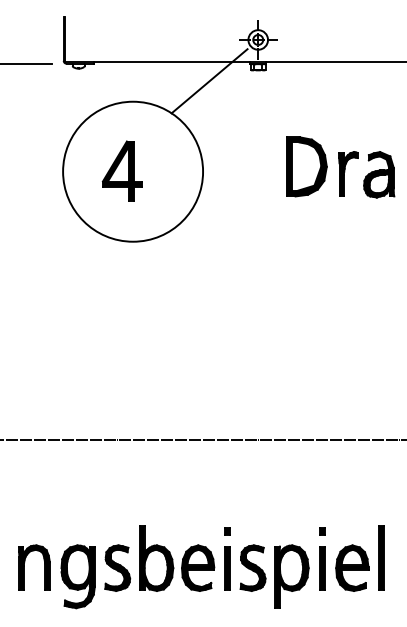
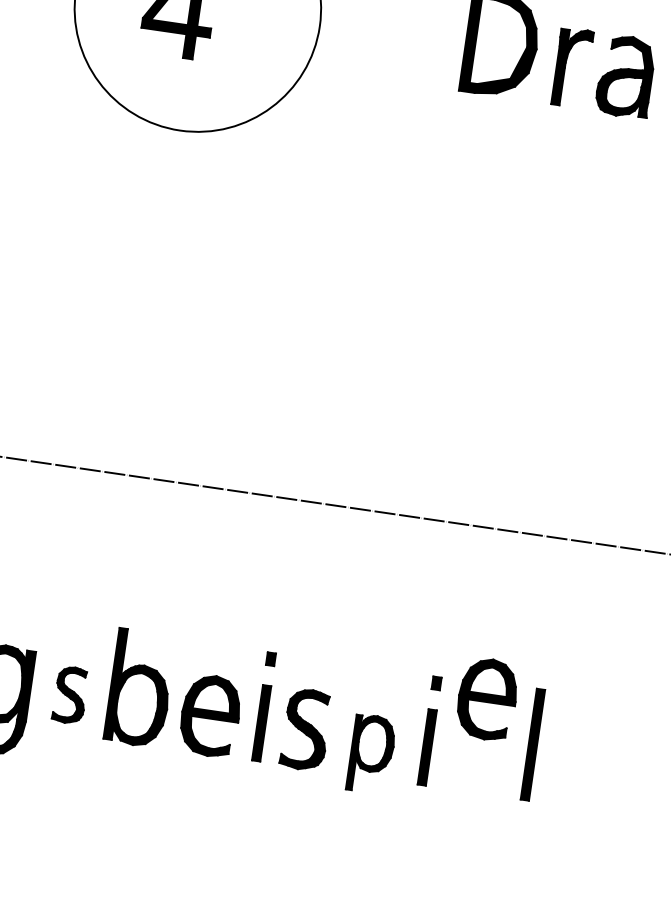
part: (117, 567) -> (70, 694), size x0.7
part: (352, 567) -> (487, 698), moved
part: (291, 576) -> (370, 753), size x0.7

